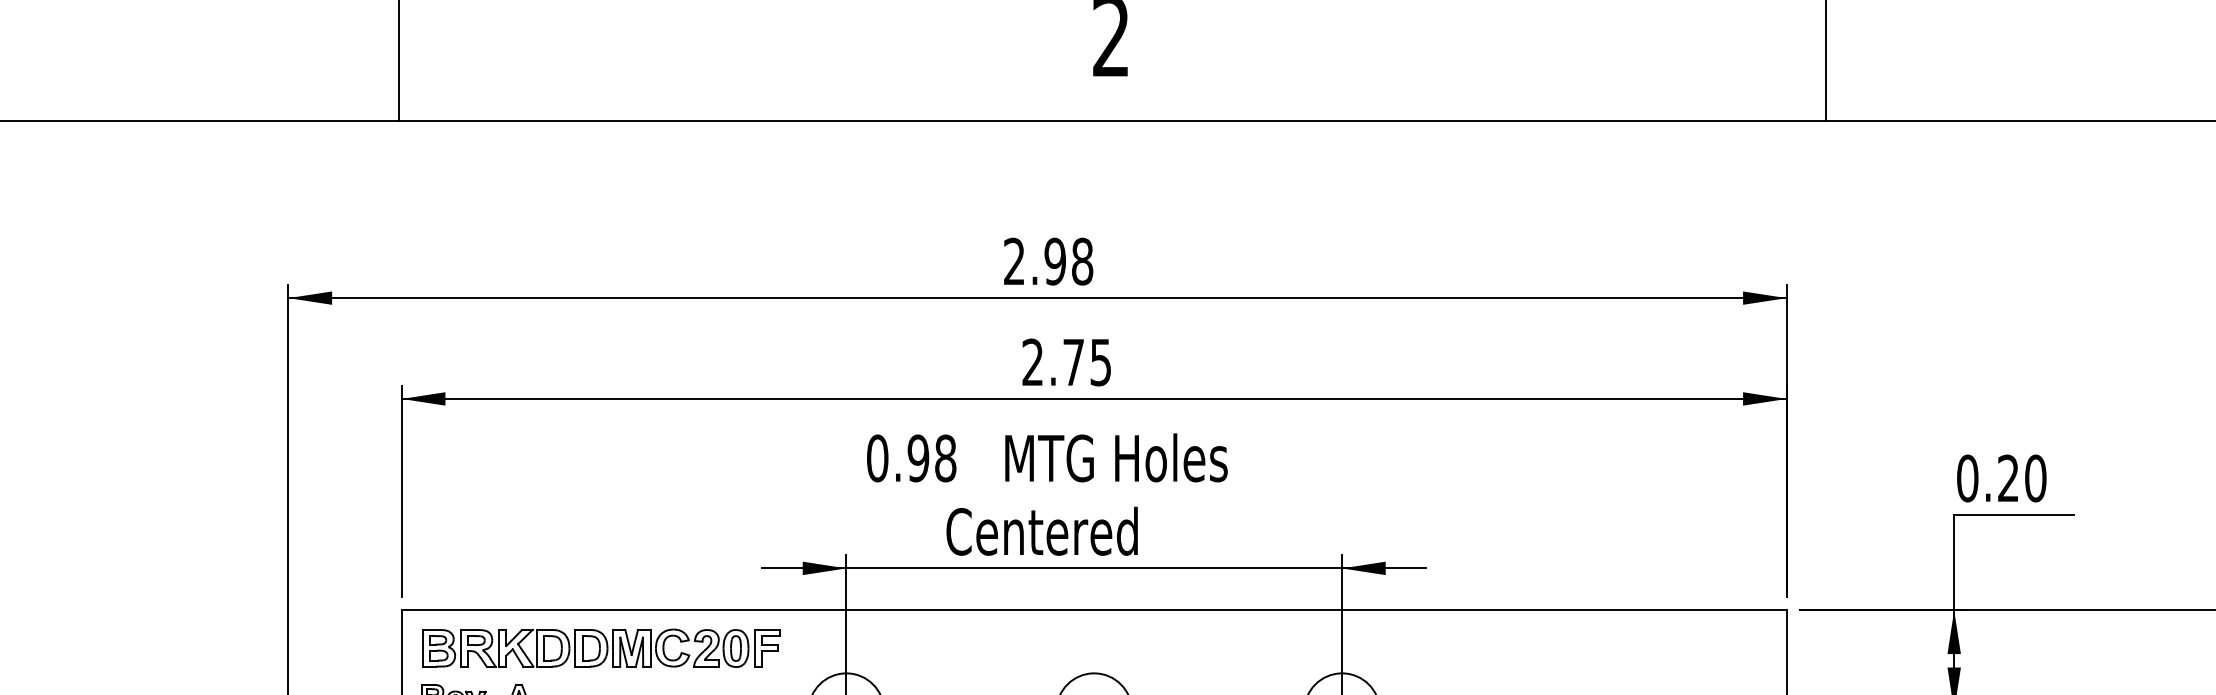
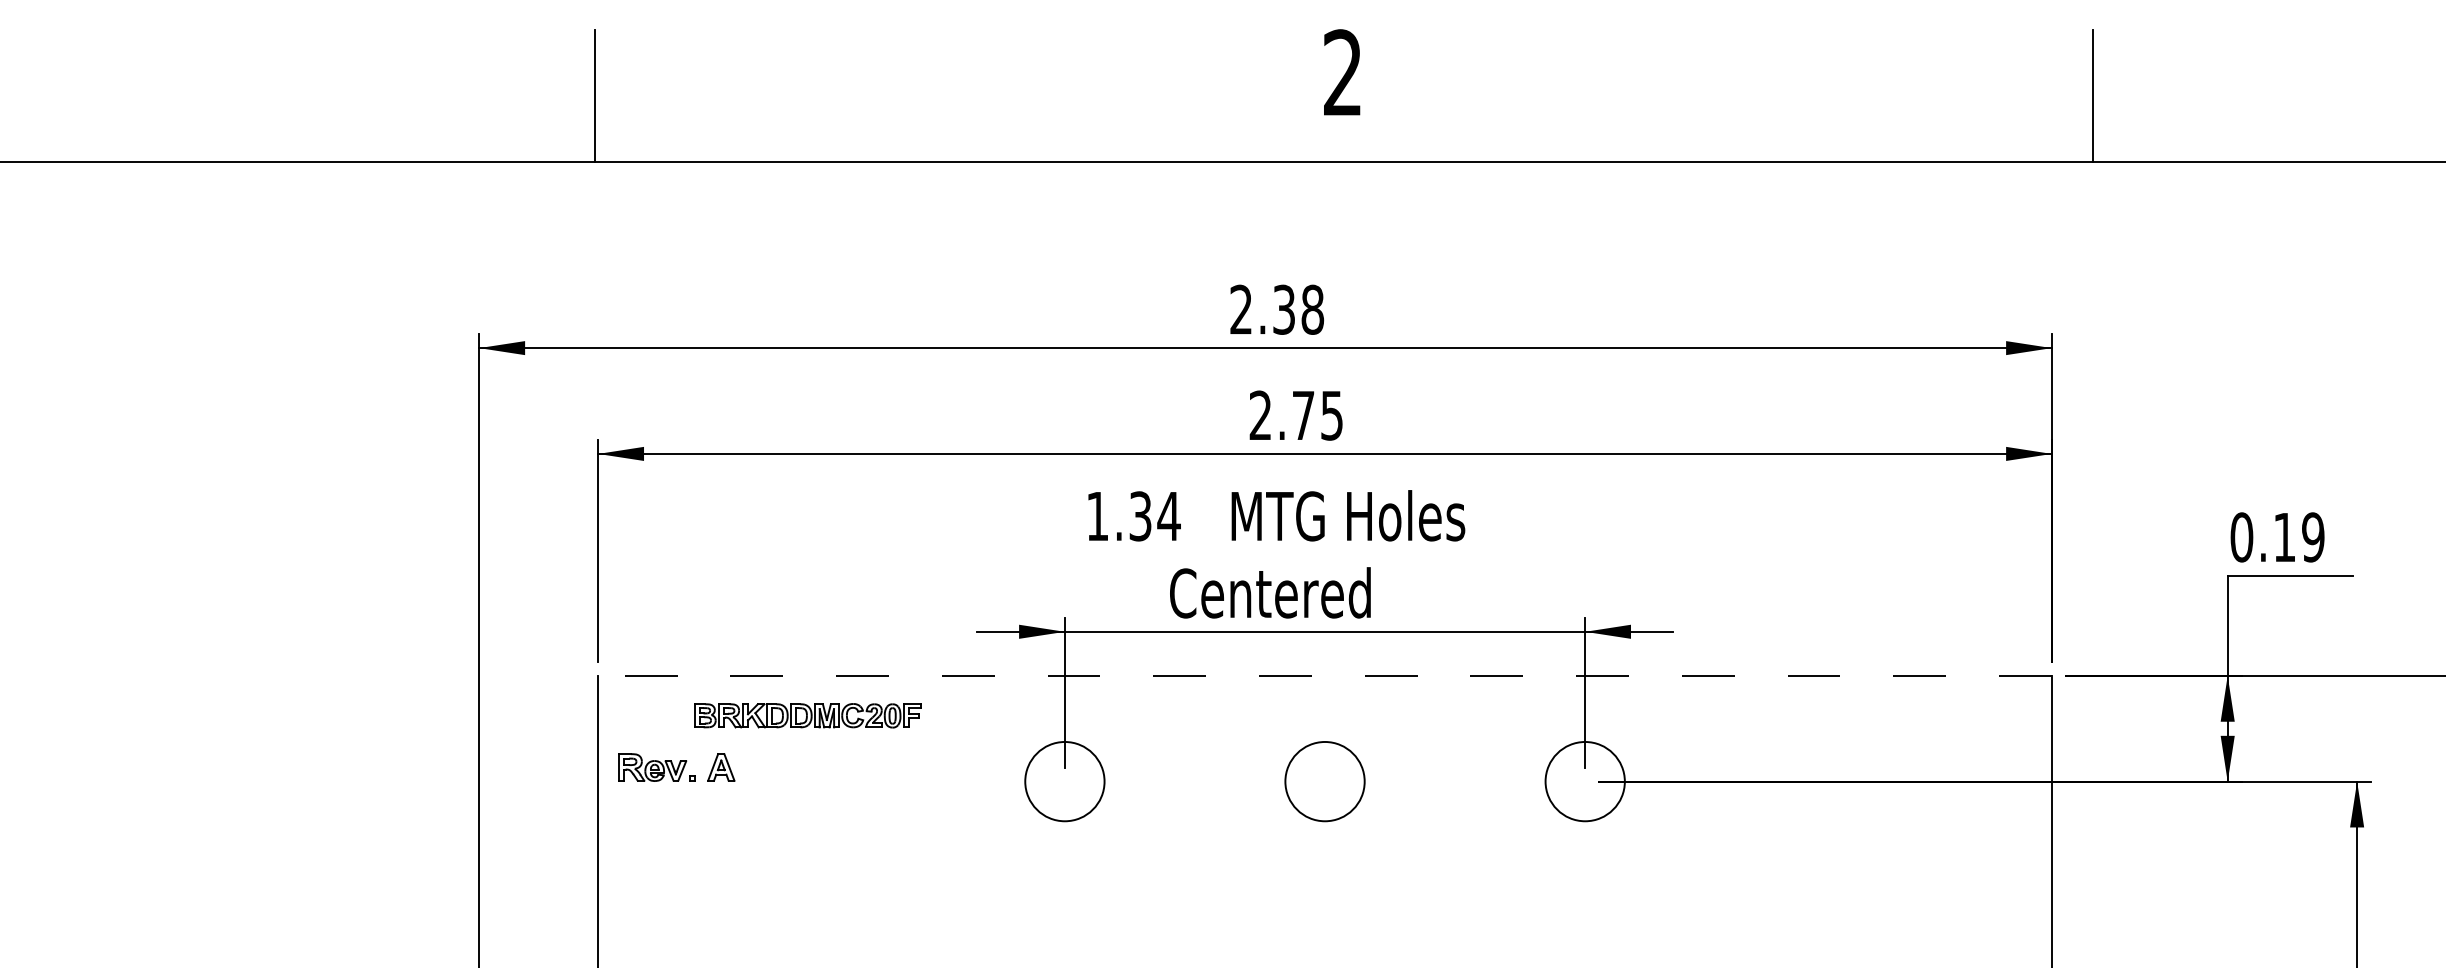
text: (1054, 261) -> (1283, 309), 2.98 -> 2.38
text: (911, 458) -> (1133, 516), 0.98 -> 1.34
text: (2021, 478) -> (2298, 537), 0.20 -> 0.19
line: (1094, 610) -> (1325, 675), solid -> dashed
part: (601, 648) -> (807, 715), size x0.6

